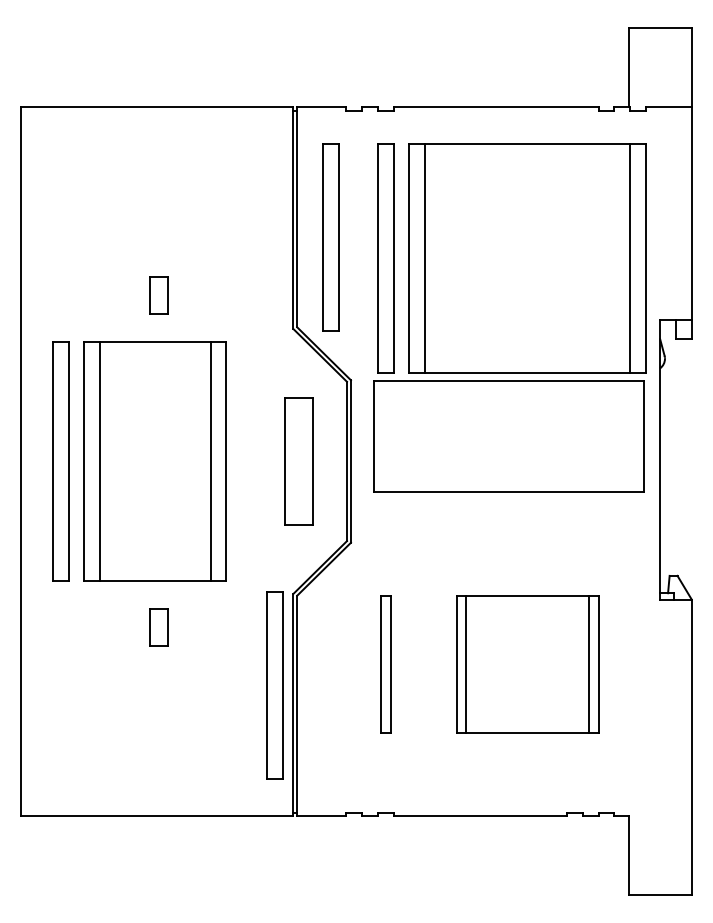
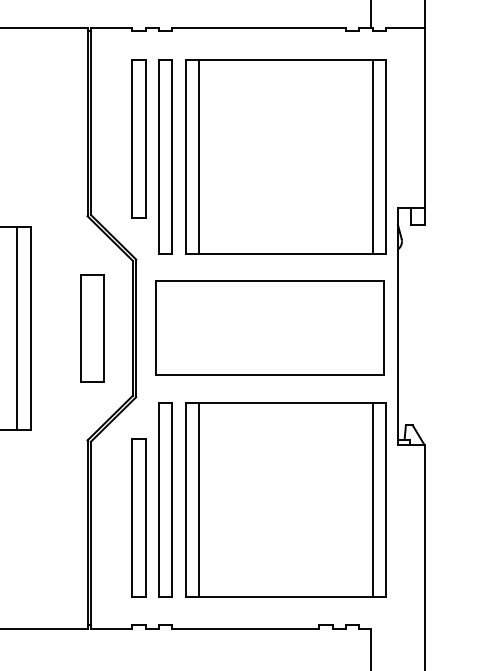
part: (330, 237) -> (138, 138), moved
part: (508, 436) -> (269, 328), moved
part: (385, 664) -> (165, 500), size x1.67
part: (527, 664) -> (285, 500), size x1.67
part: (274, 685) -> (138, 517), moved

